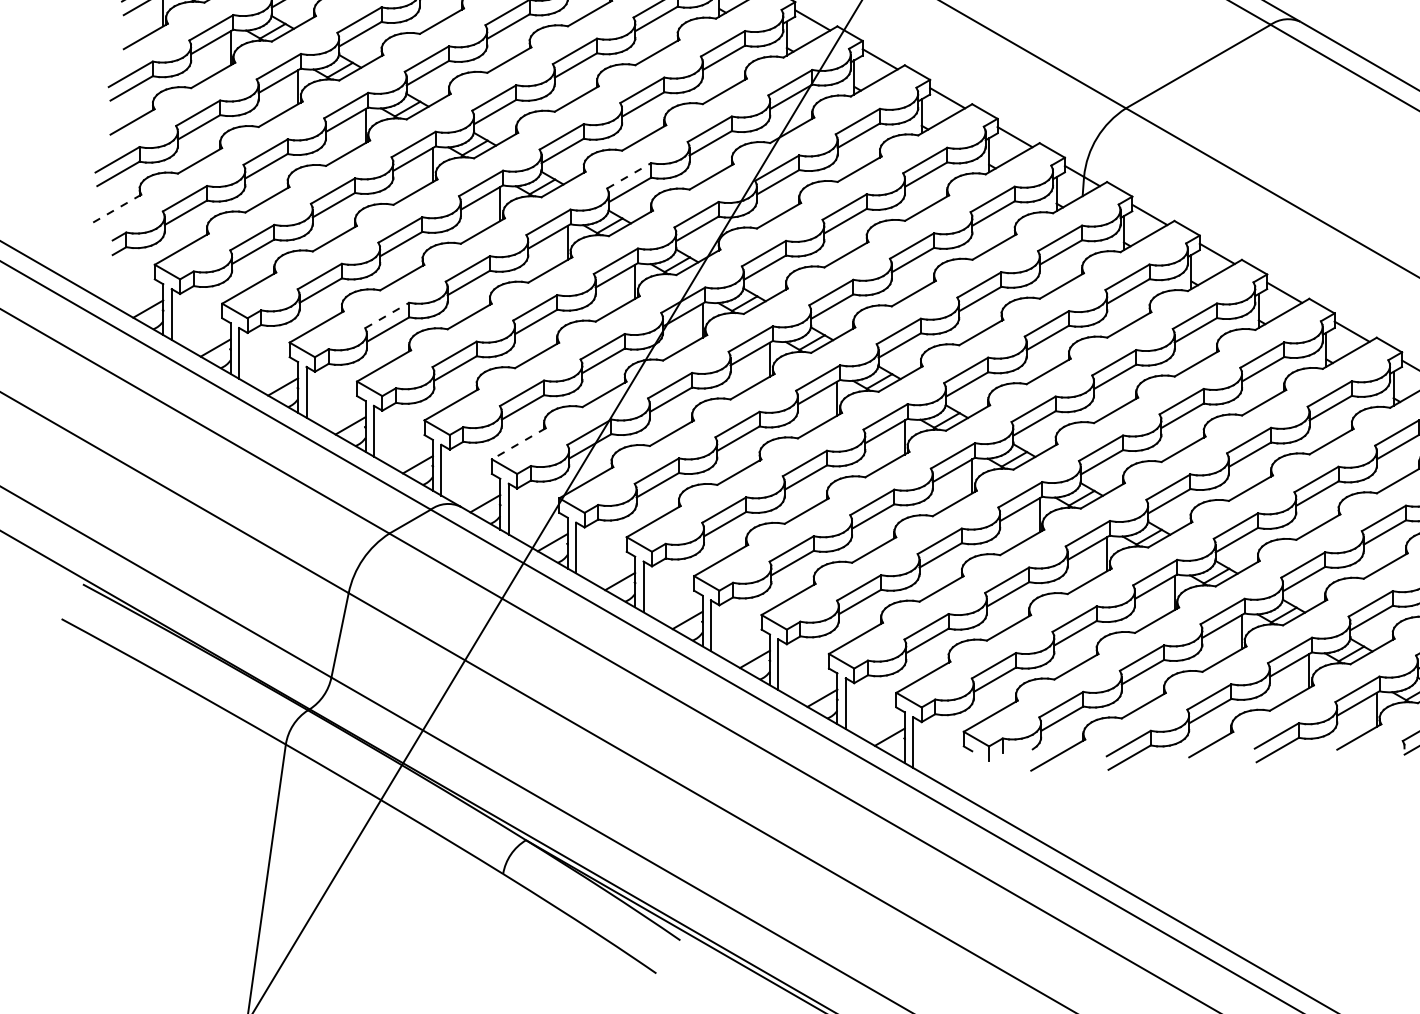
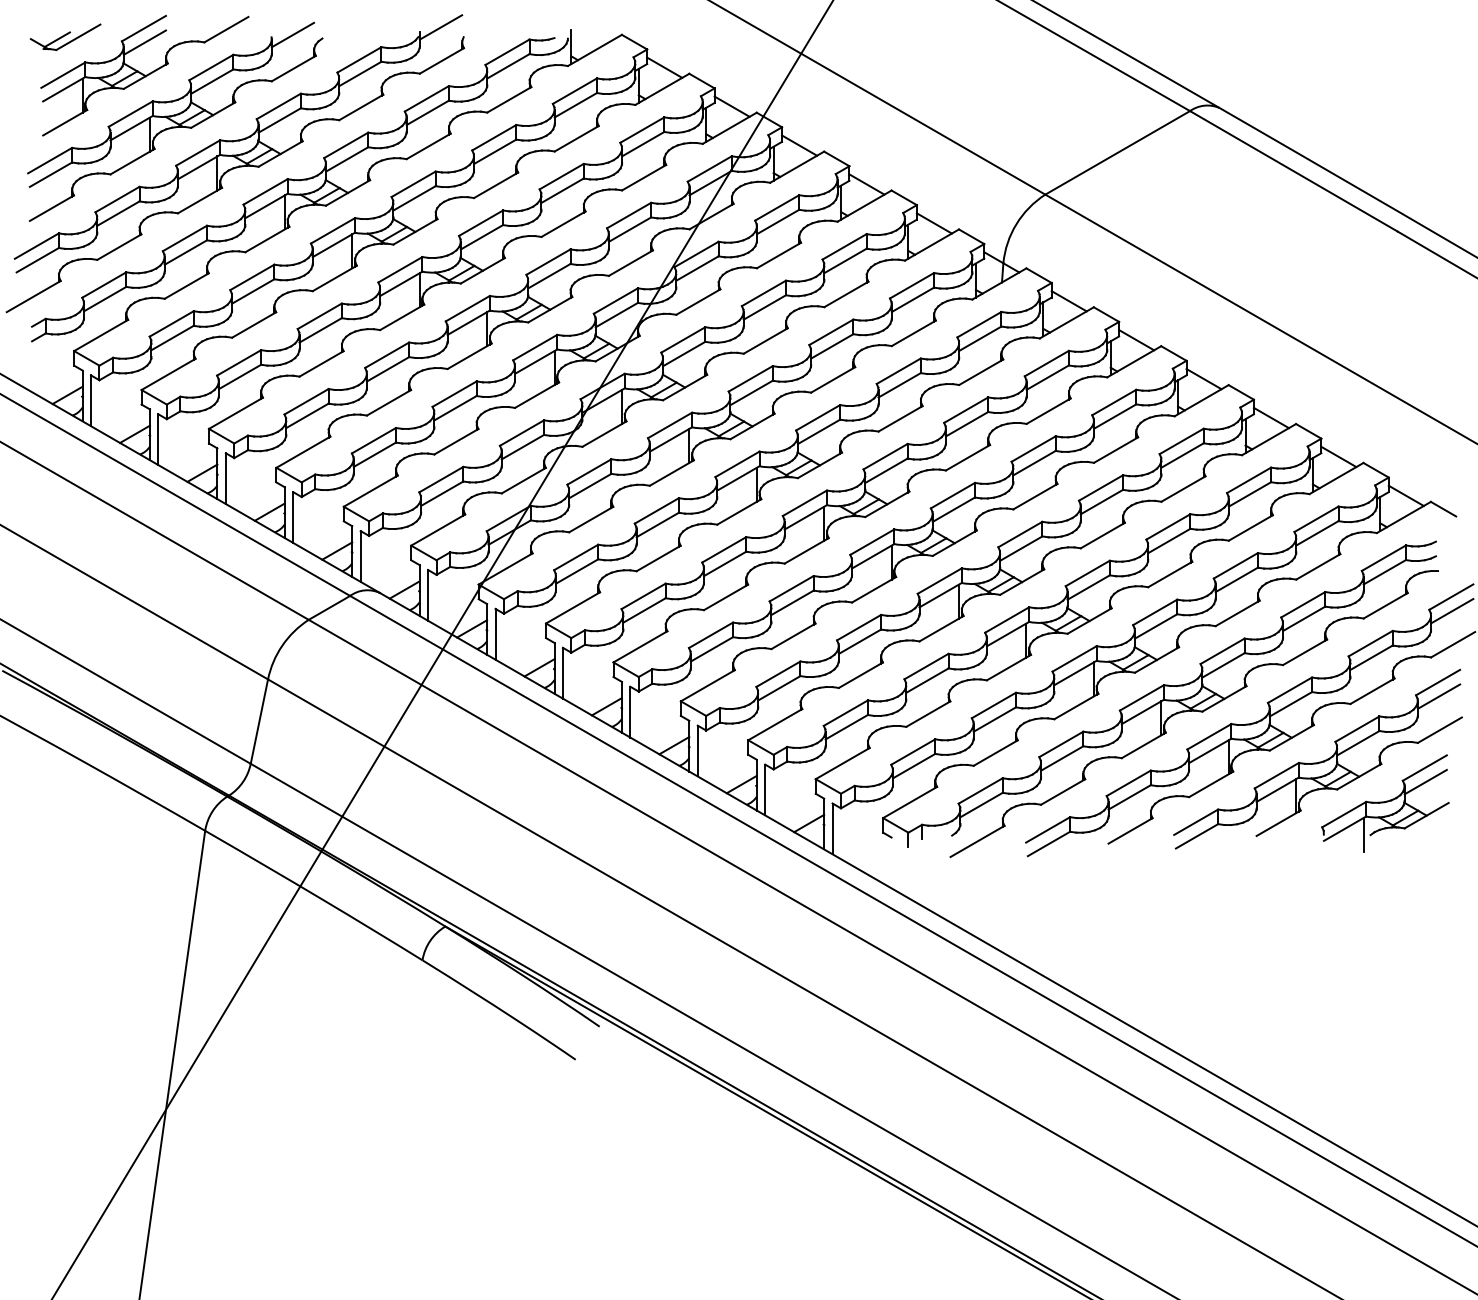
line: (629, 175) -> (548, 261), dashed -> solid
line: (114, 210) -> (33, 296), dashed -> solid
line: (387, 315) -> (306, 401), dashed -> solid
line: (518, 444) -> (437, 530), dashed -> solid

